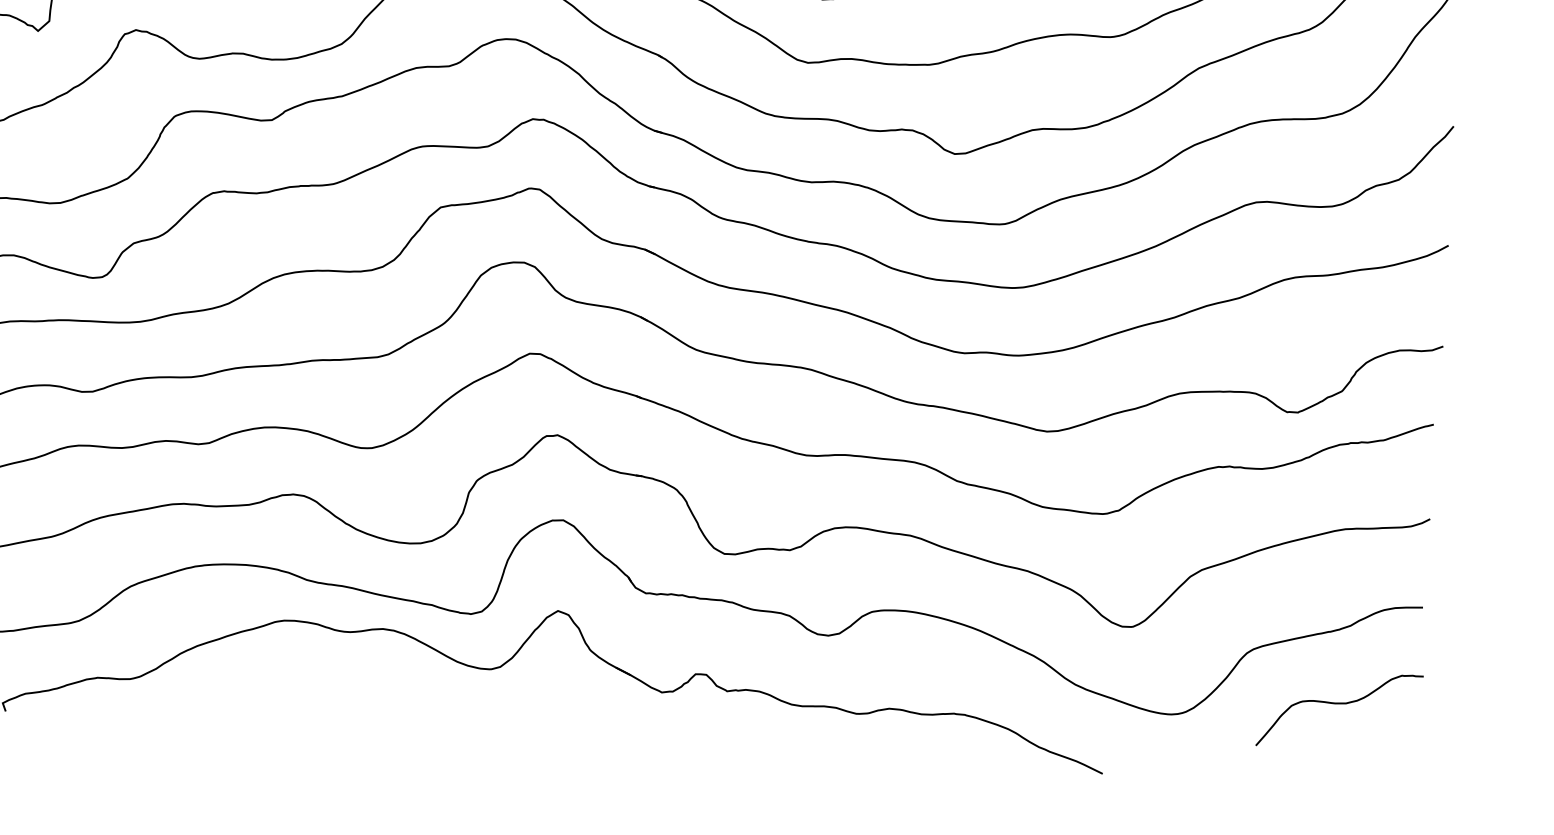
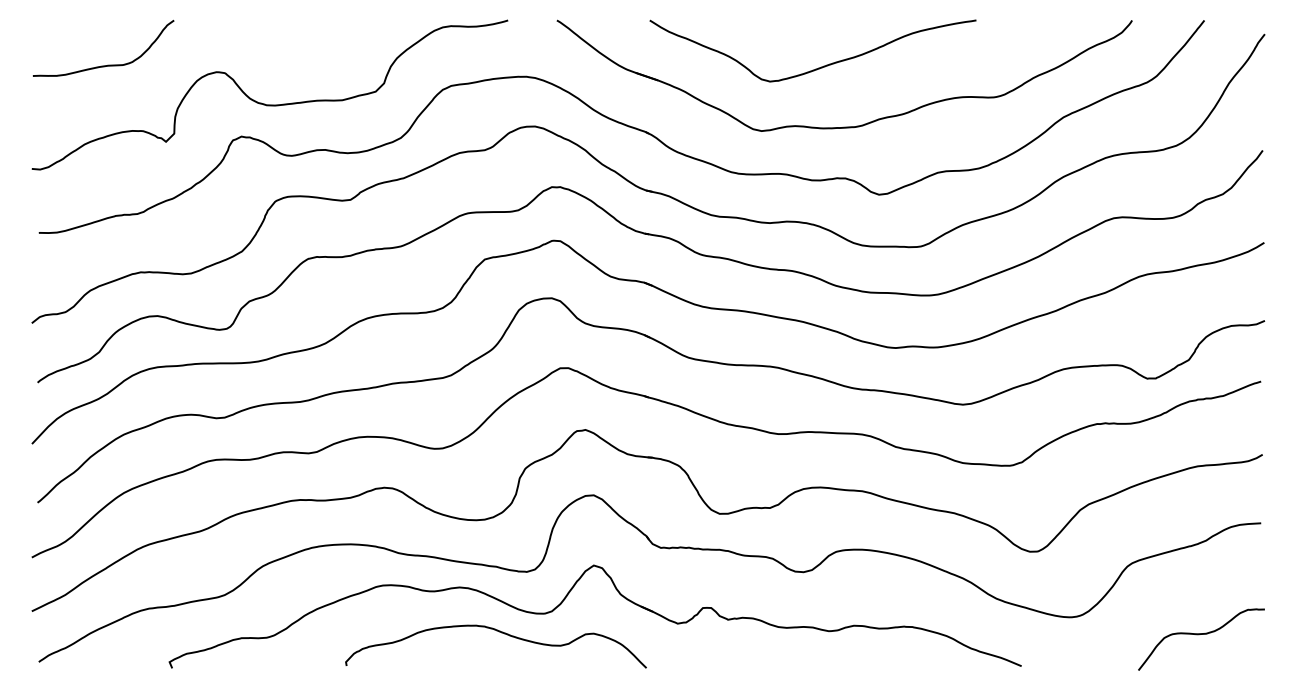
curve: (433, 691) -> (501, 633), added
curve: (1337, 705) -> (1199, 635), moved

